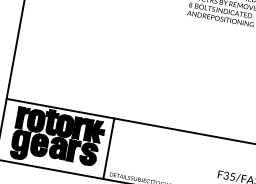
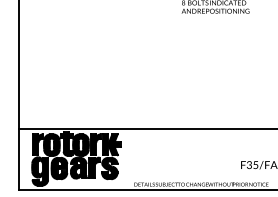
line: (108, 148) -> (128, 159), removed

